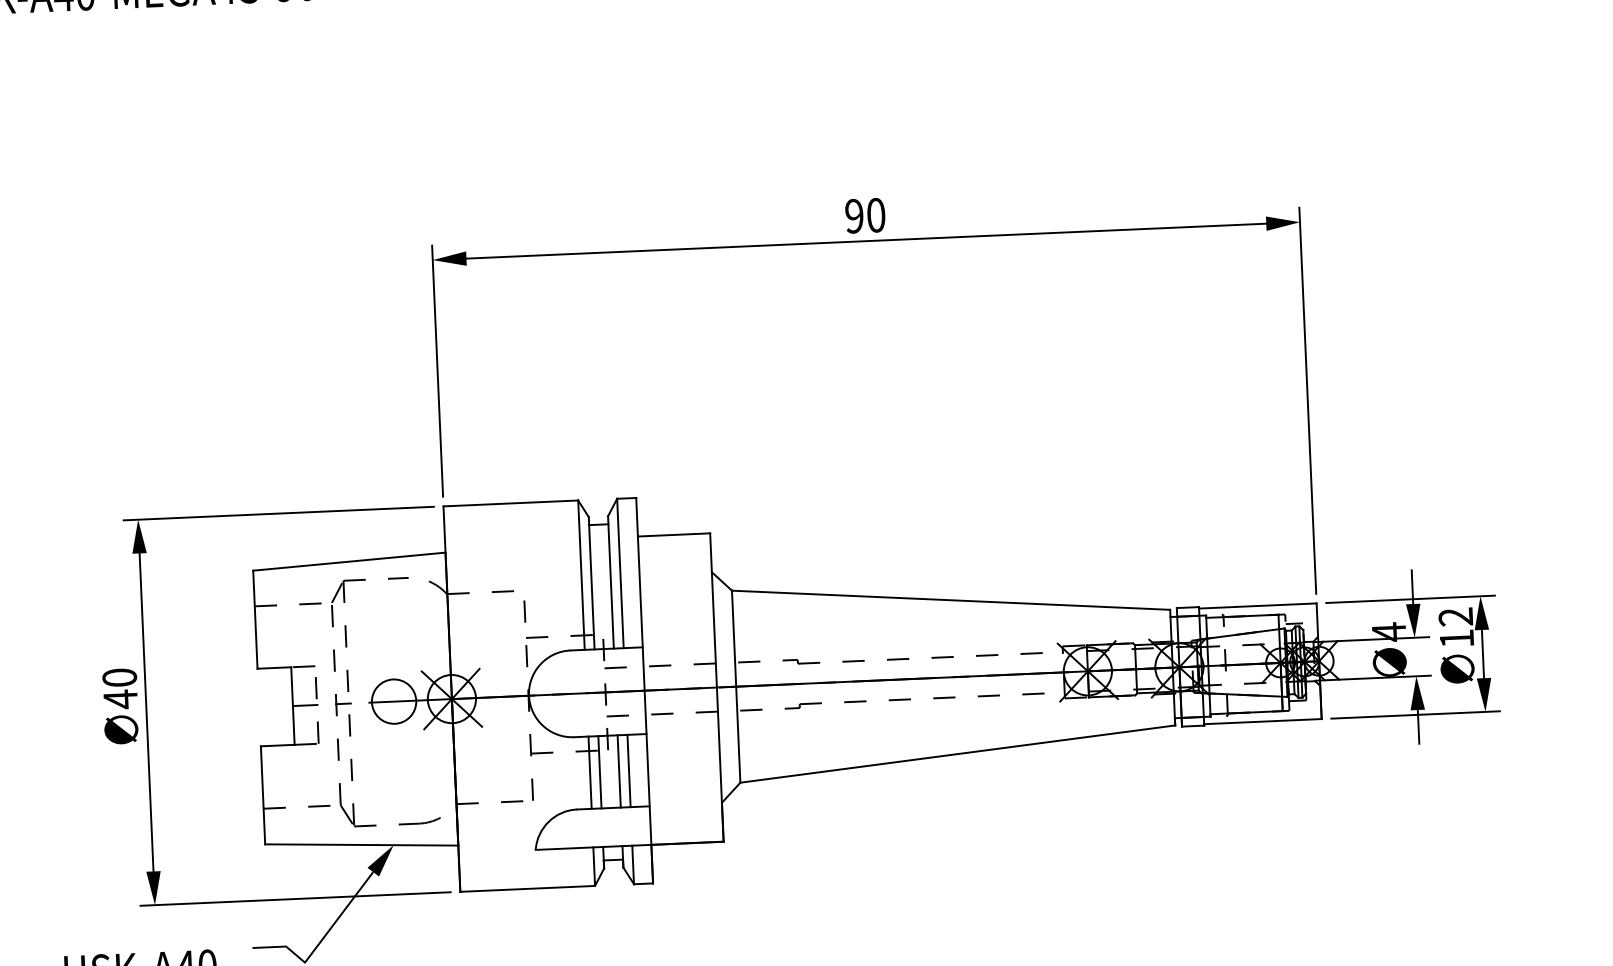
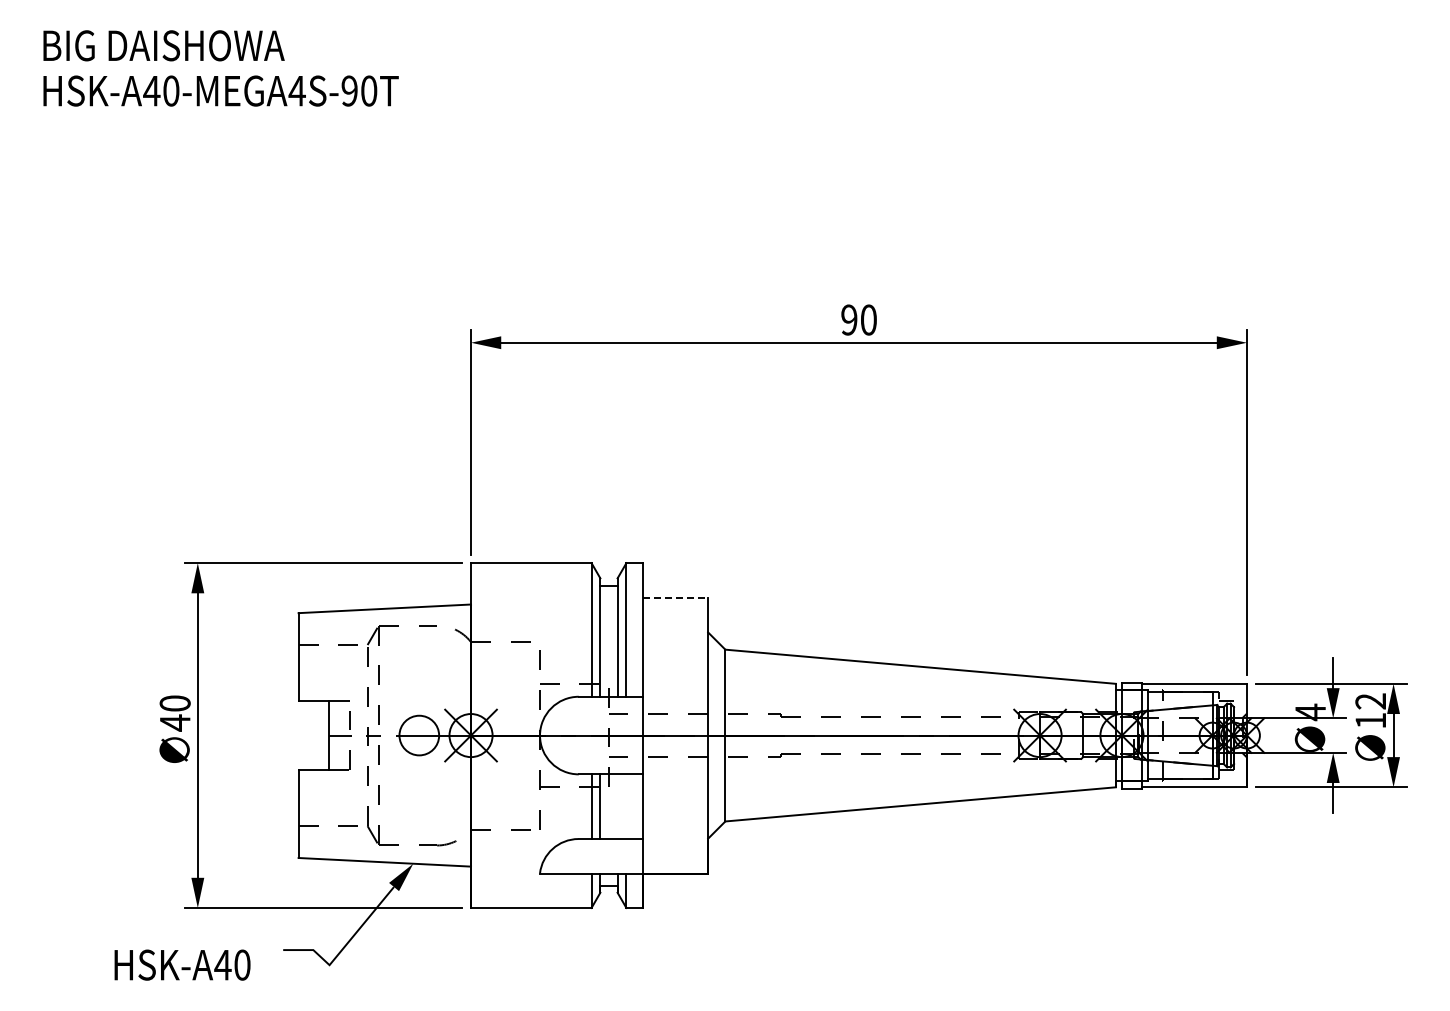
line: (674, 534) -> (676, 597), solid -> dashed
line: (629, 770) -> (626, 806), removed
line: (619, 771) -> (617, 806), removed

